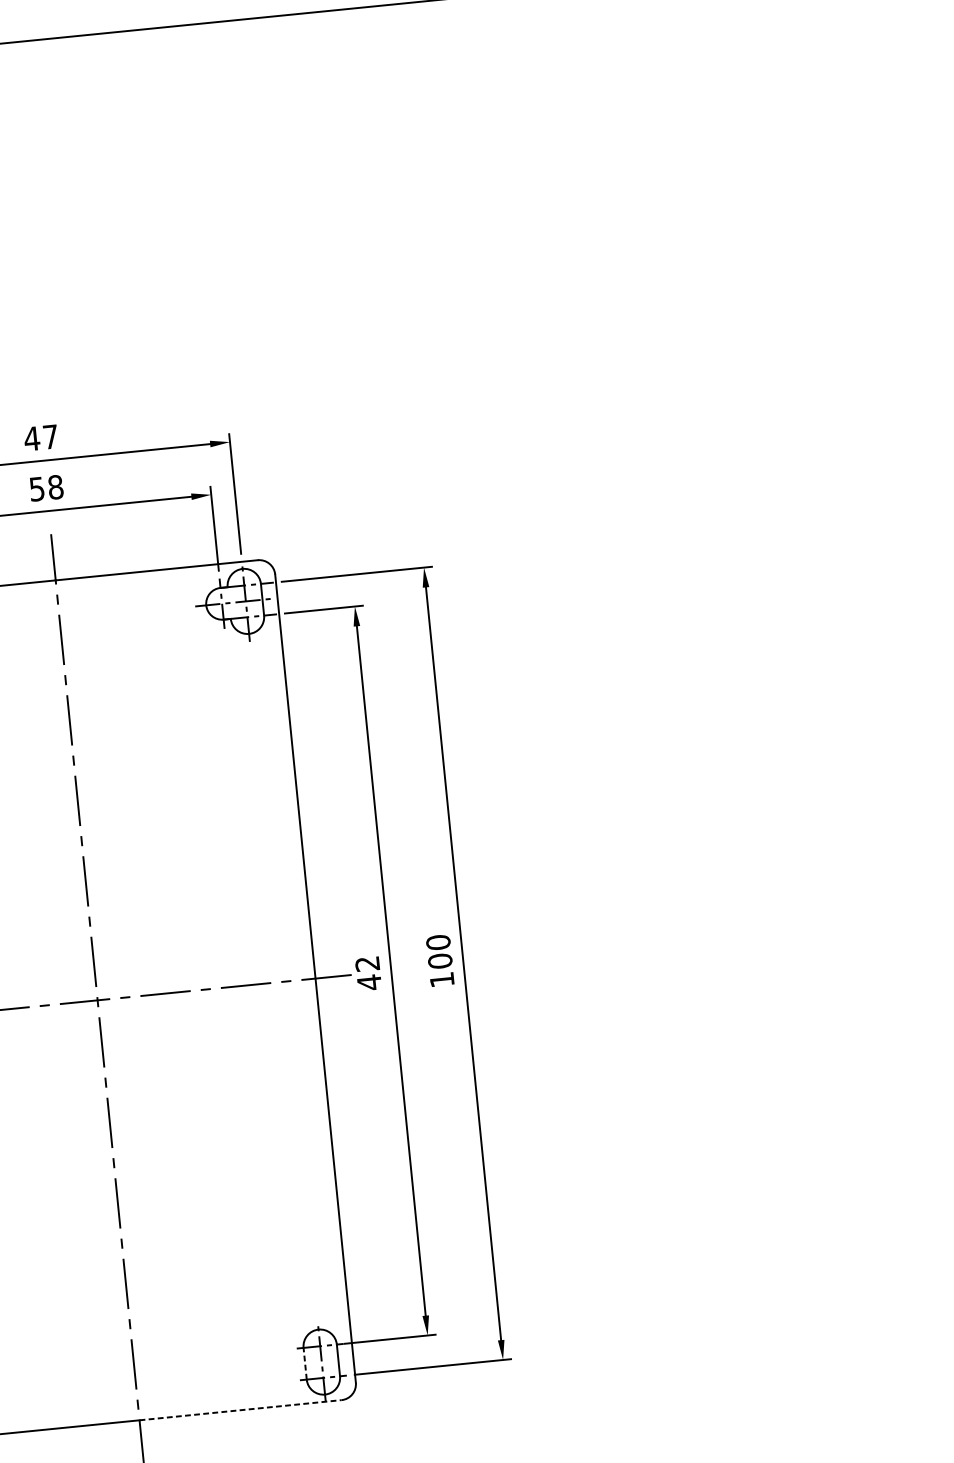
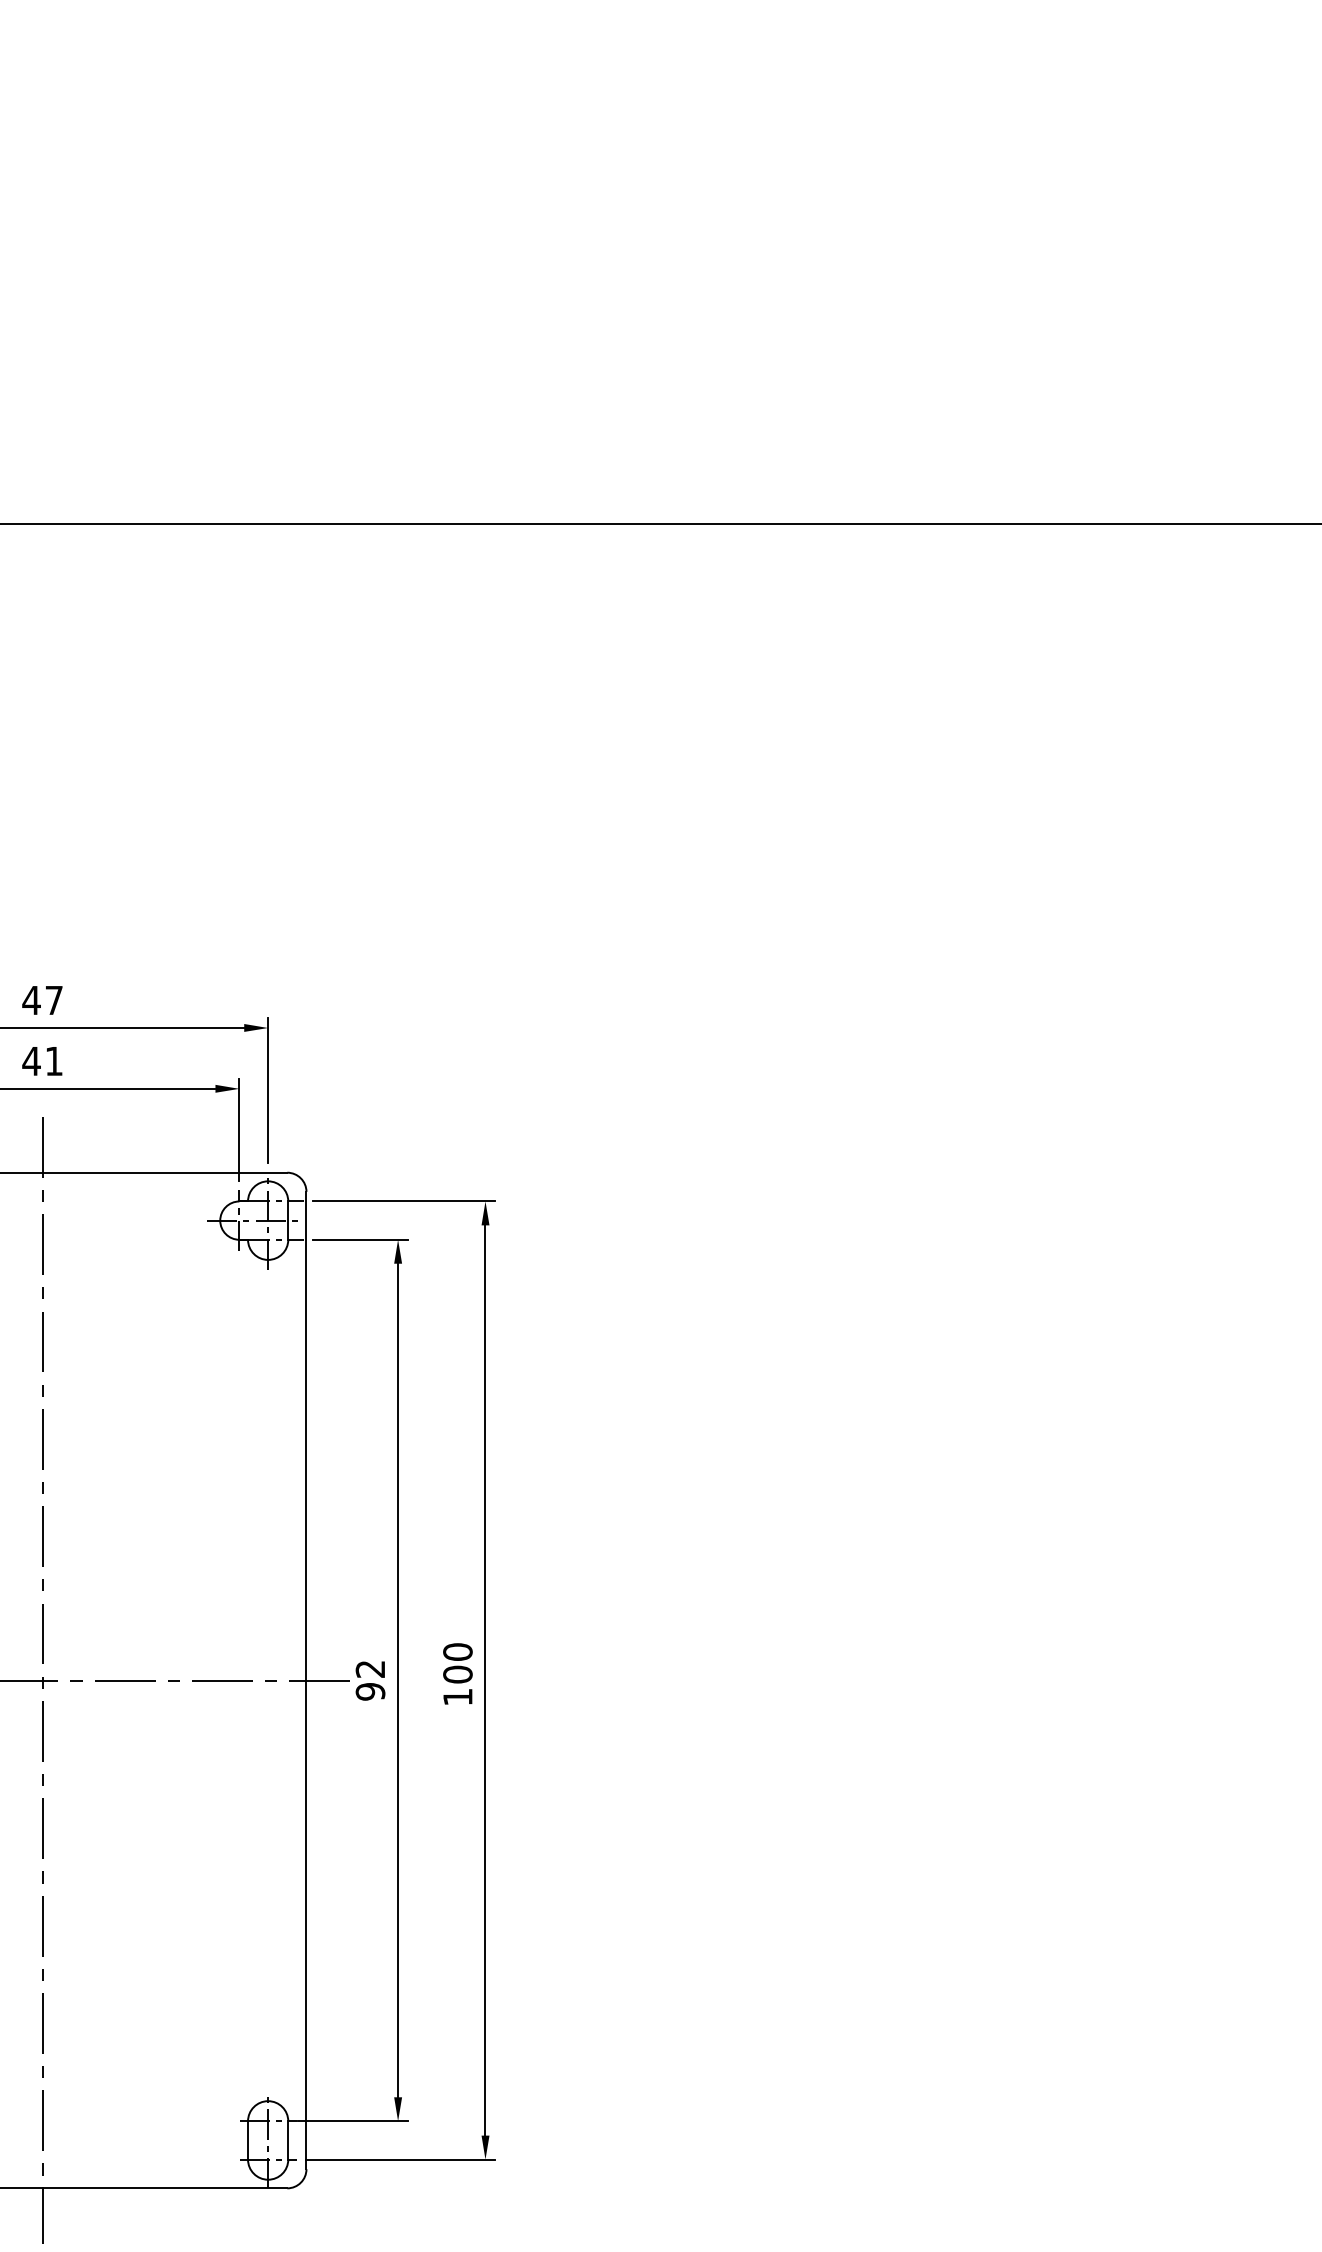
text: (46, 488) -> (42, 1061), 58 -> 41
text: (369, 982) -> (370, 1691), 42 -> 92
line: (305, 1362) -> (248, 2139), dashed -> solid
line: (240, 1410) -> (165, 2188), dashed -> solid

